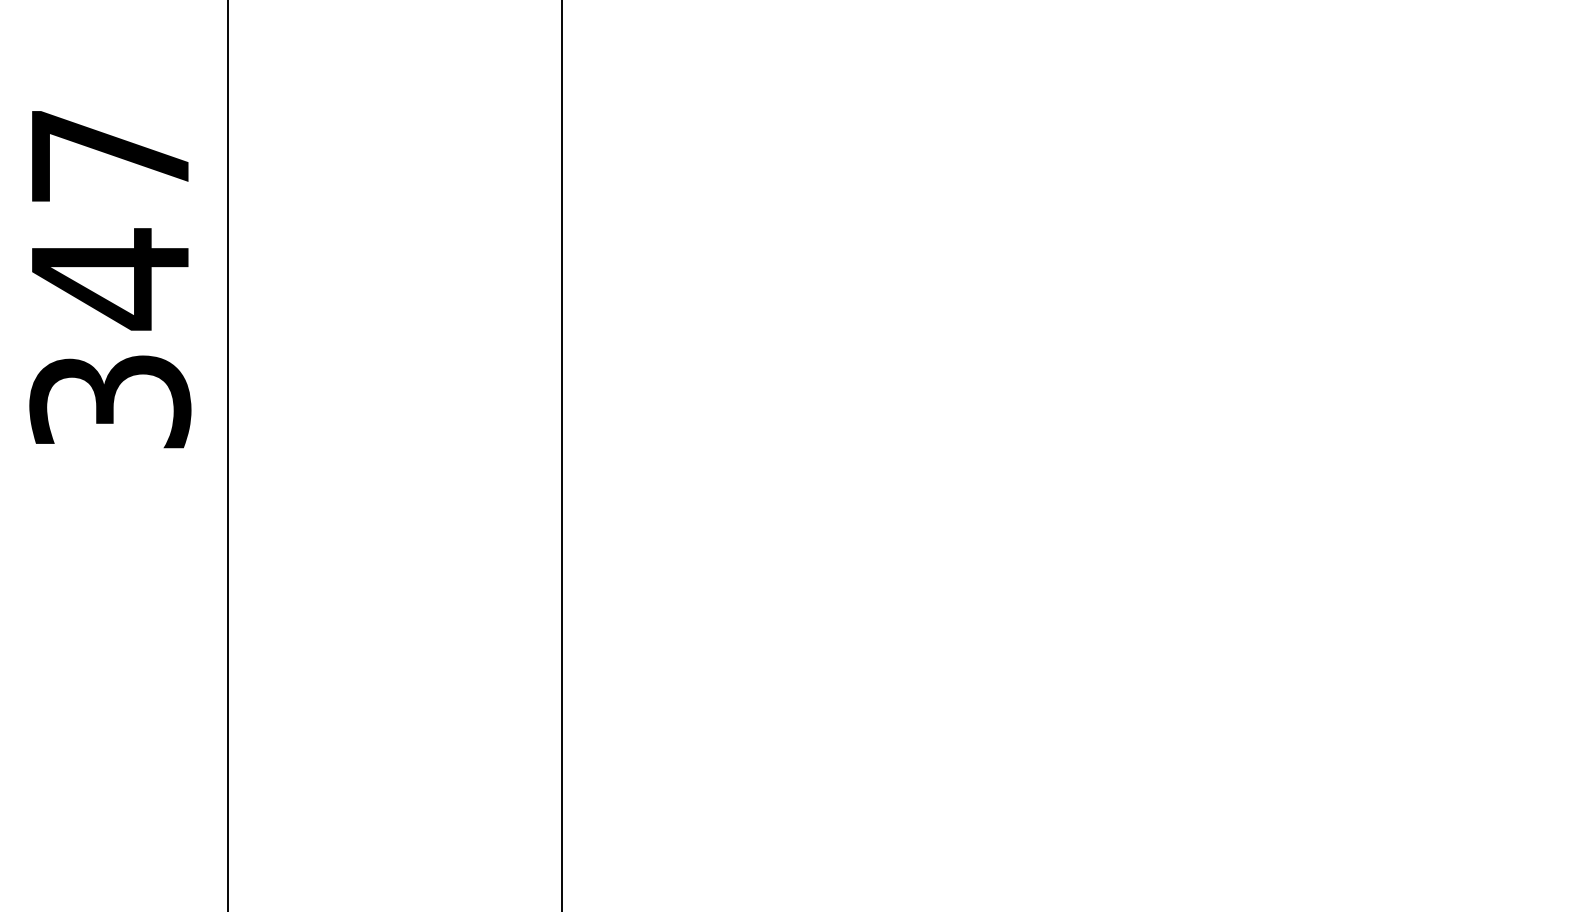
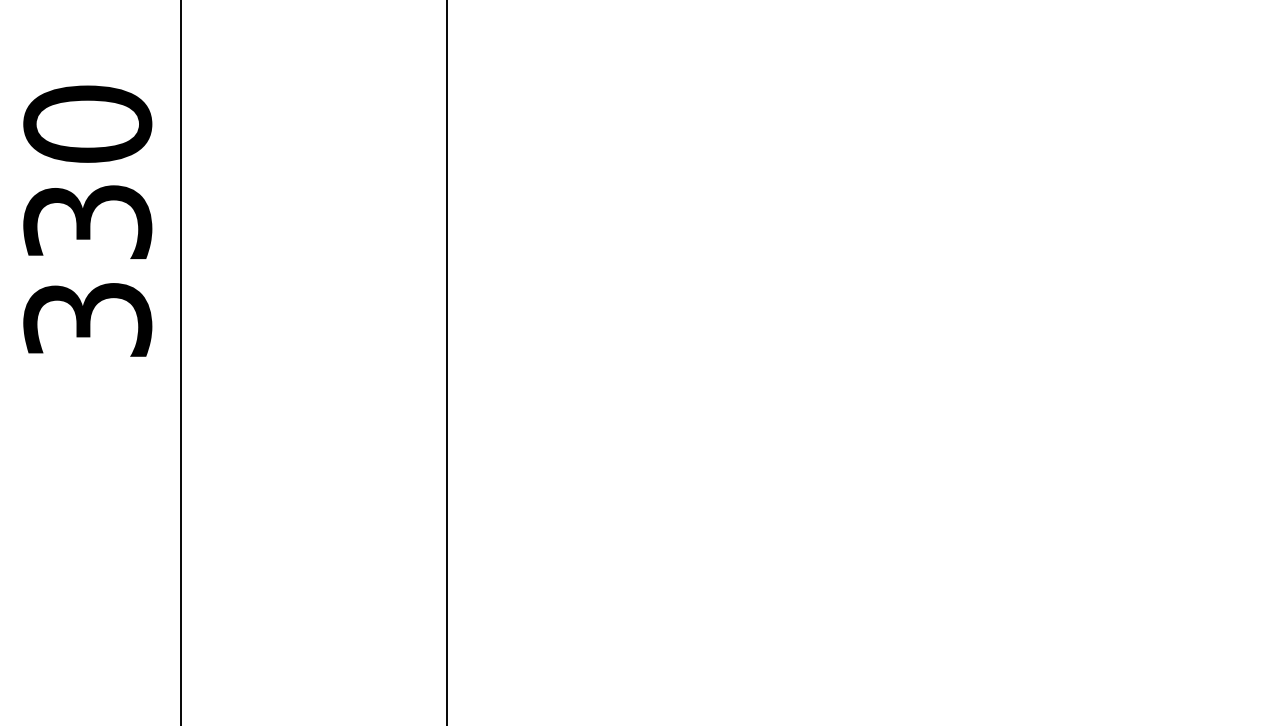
text: (110, 219) -> (87, 174), 347 -> 330

